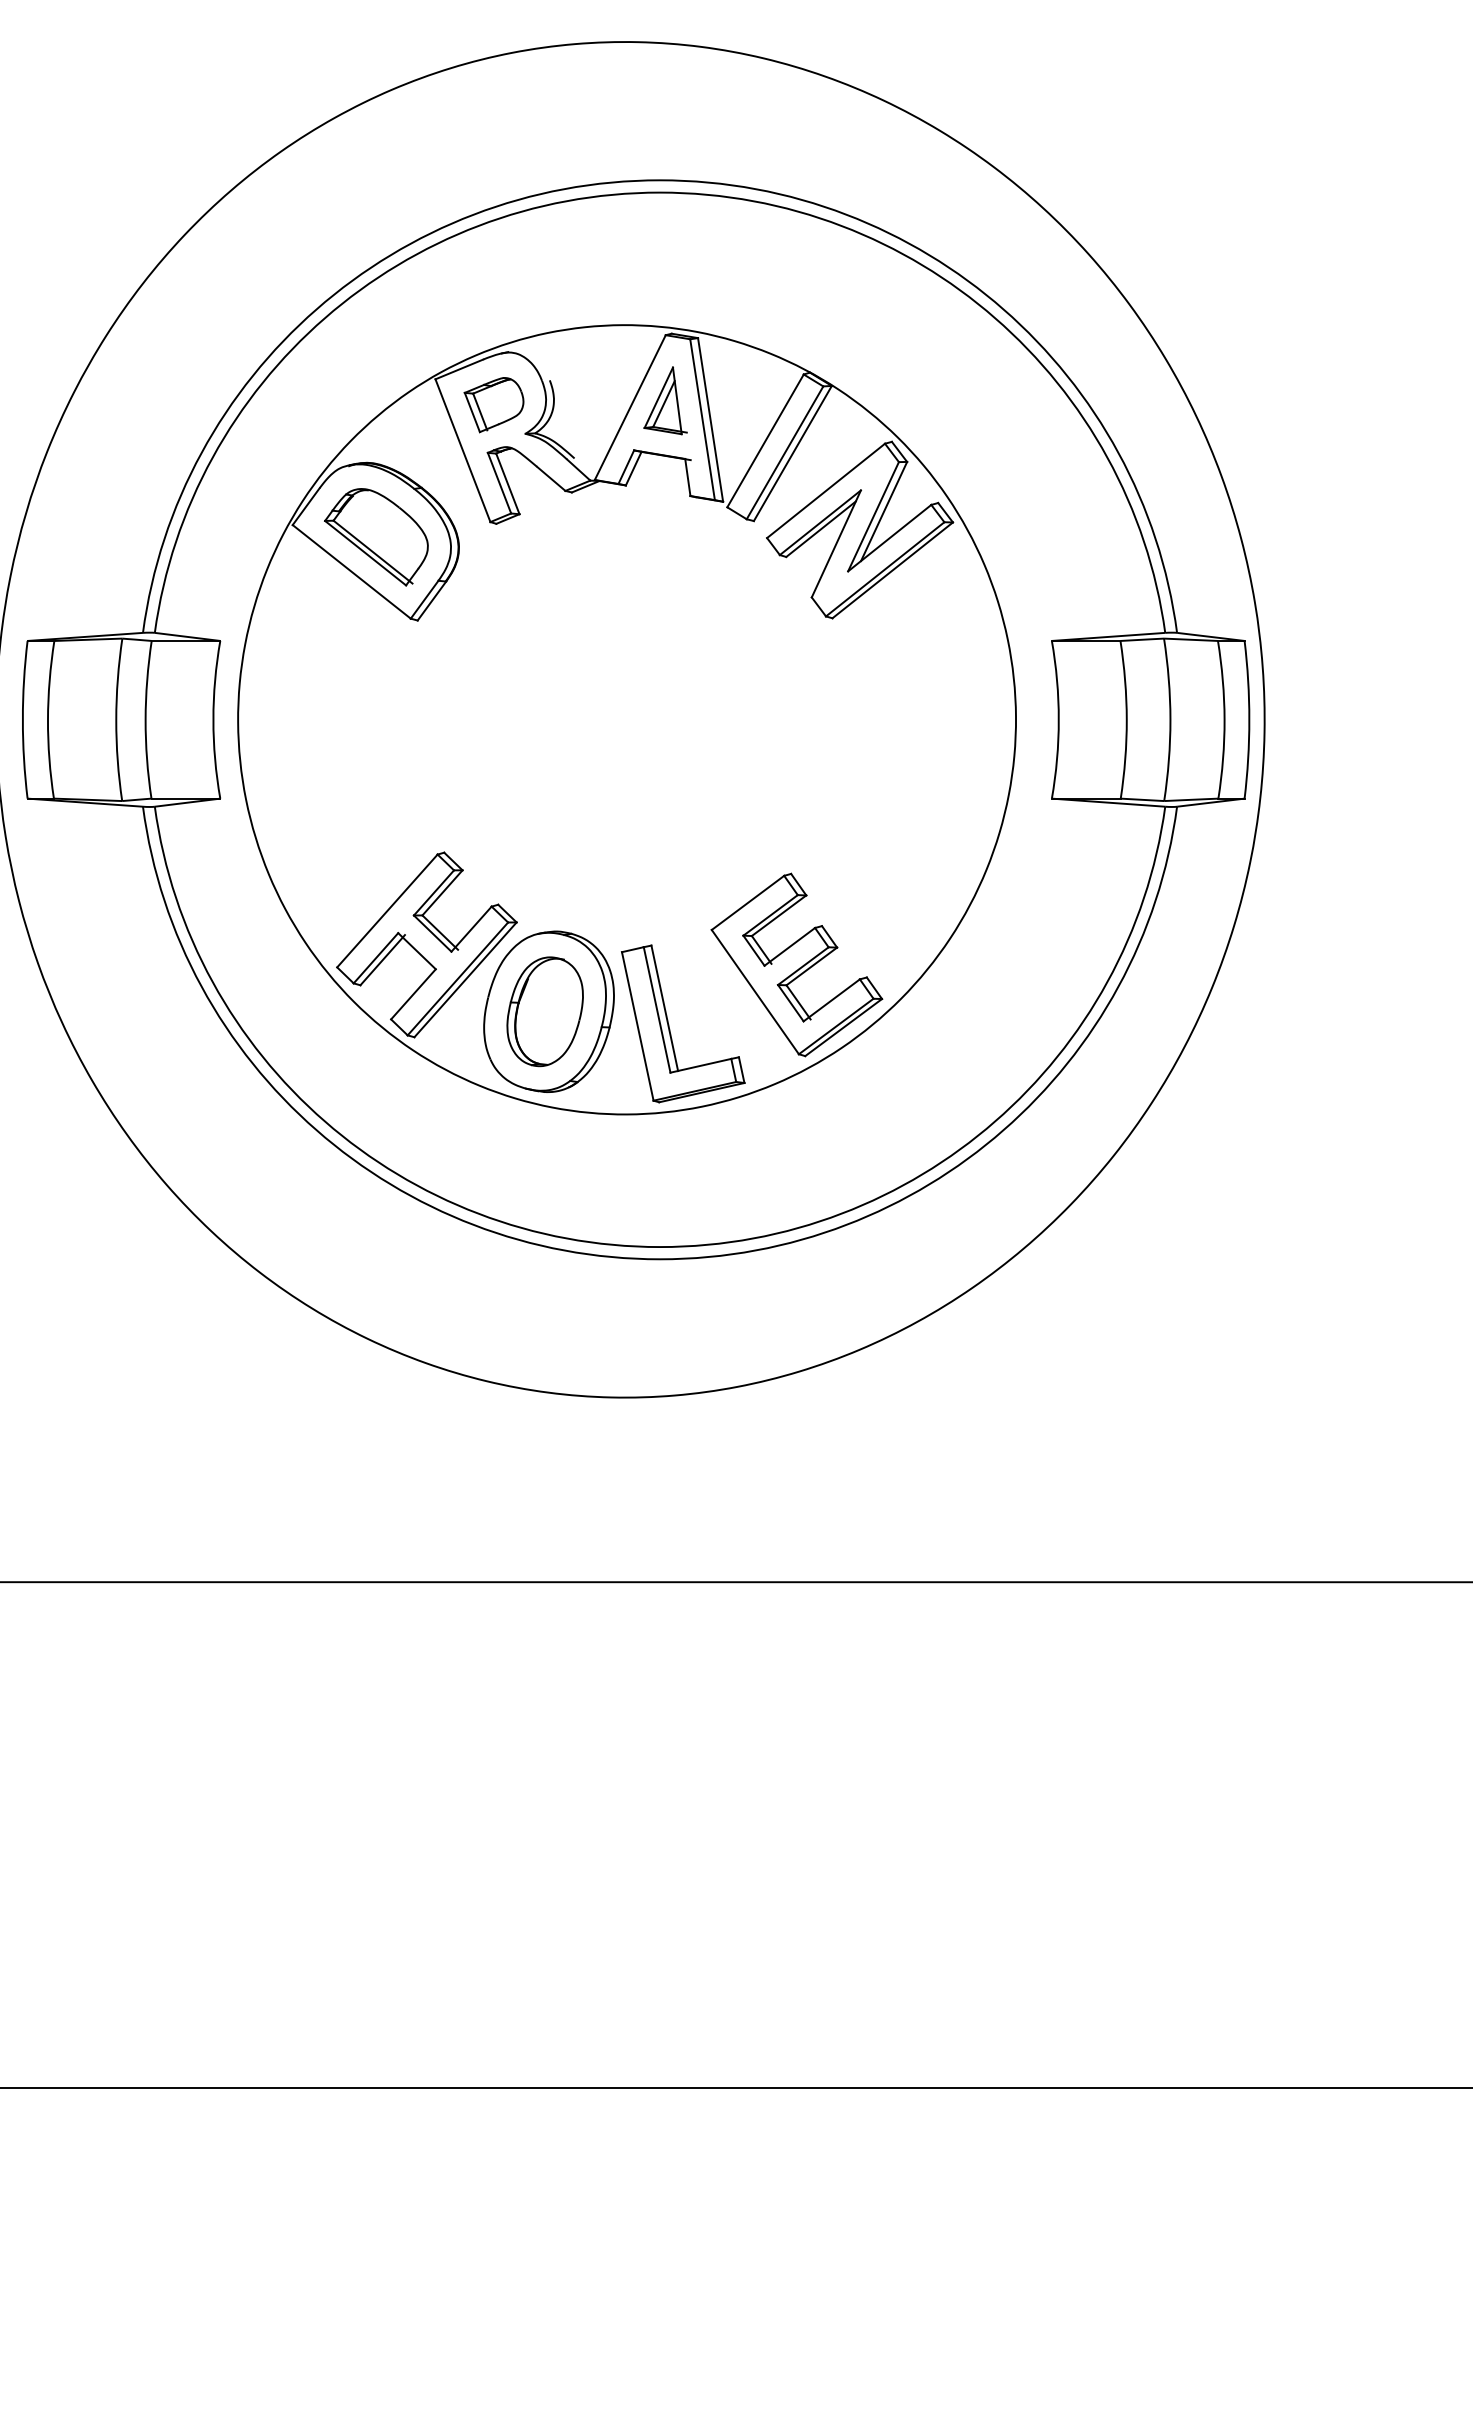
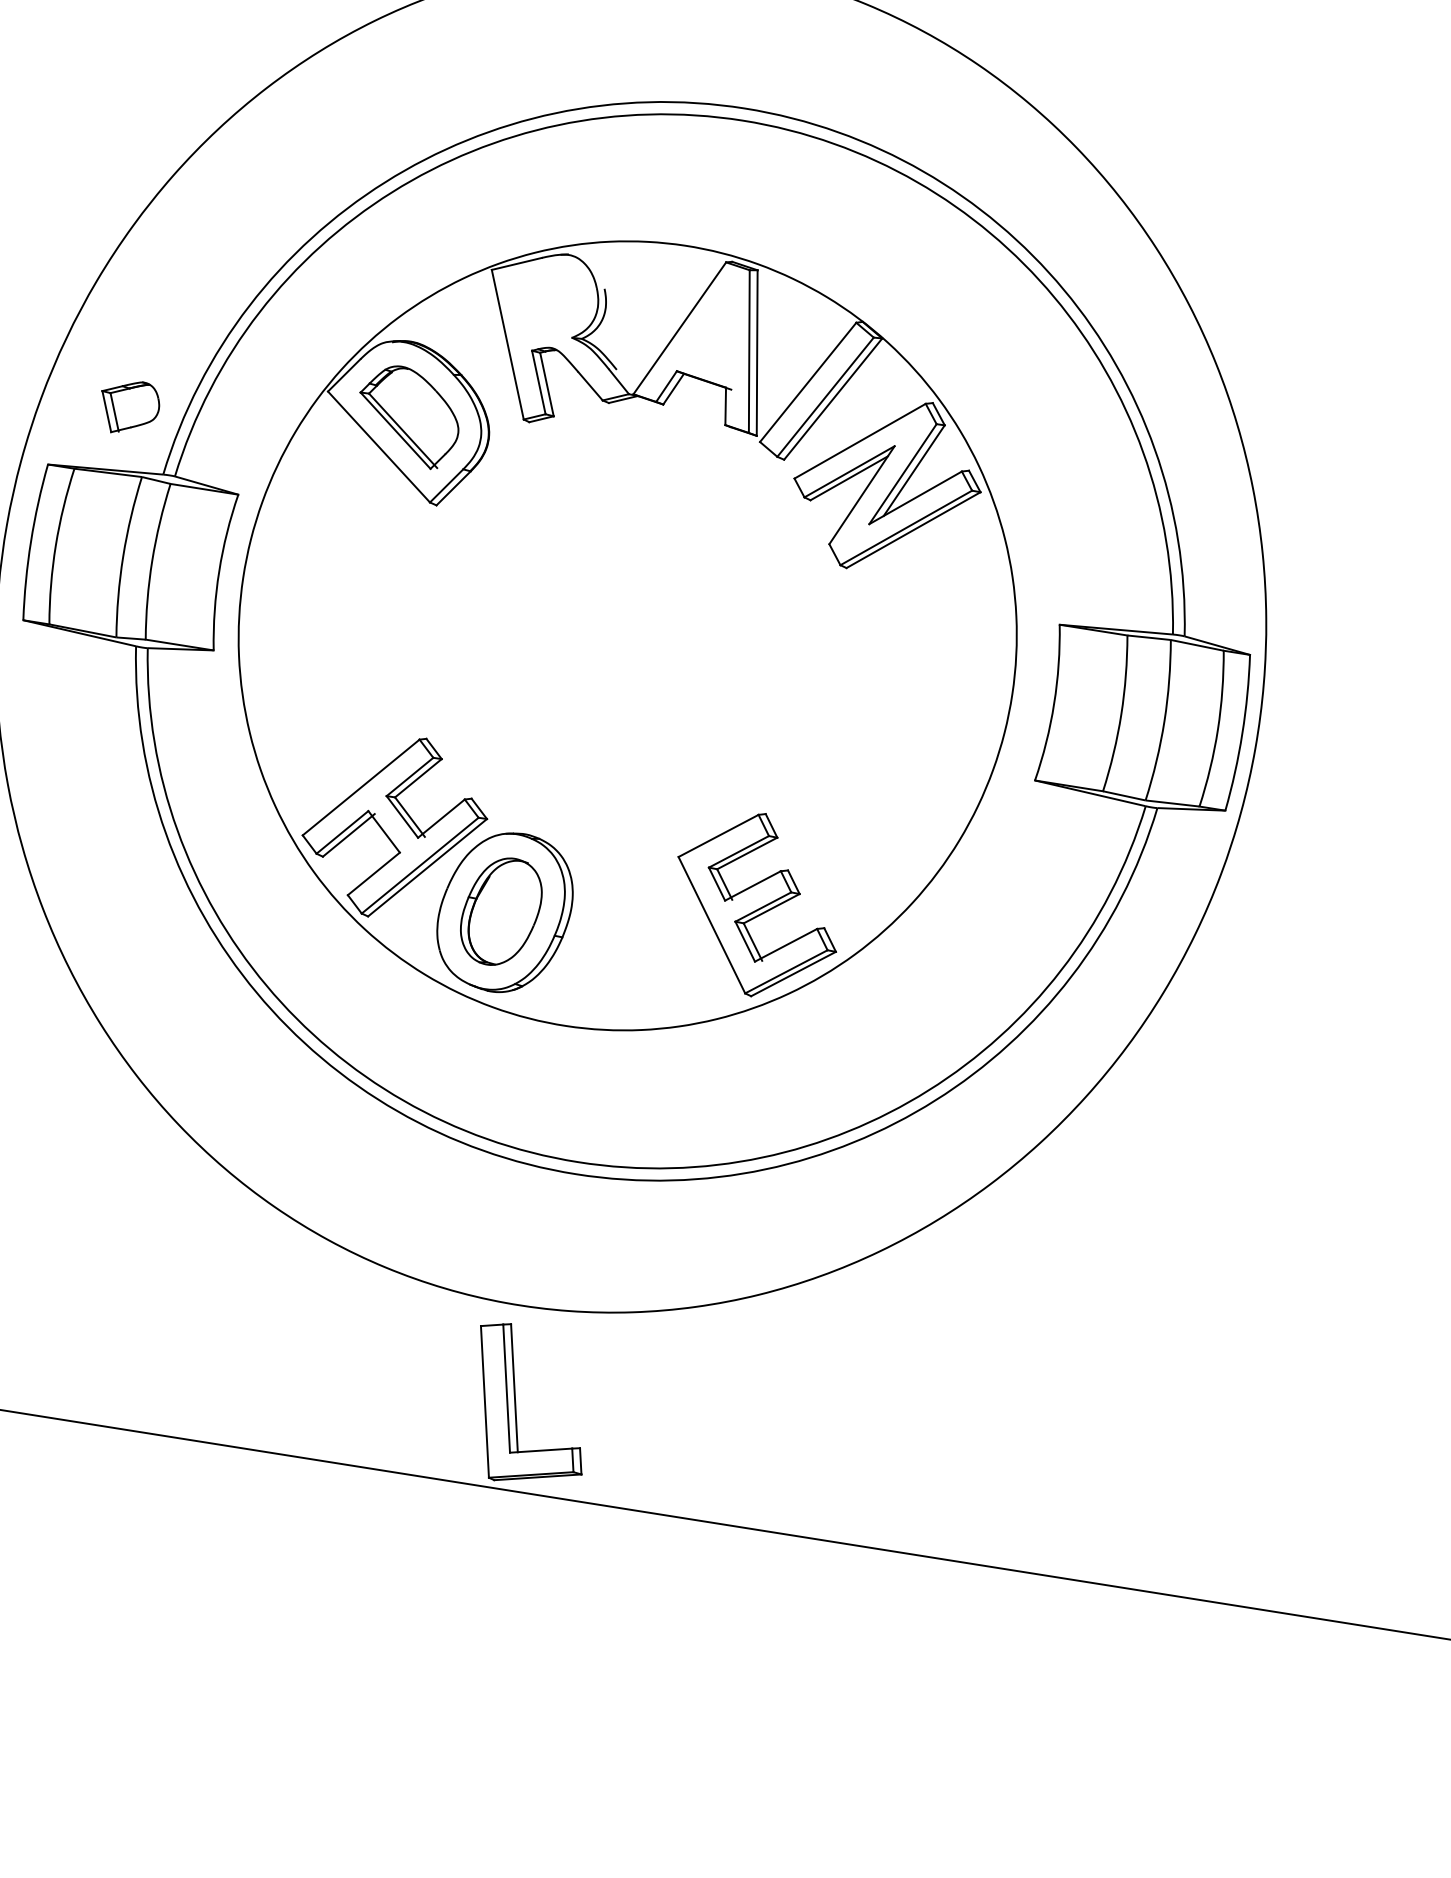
part: (665, 400) -> (715, 326), removed
part: (493, 405) -> (128, 408), moved
part: (669, 1024) -> (516, 1404), moved

